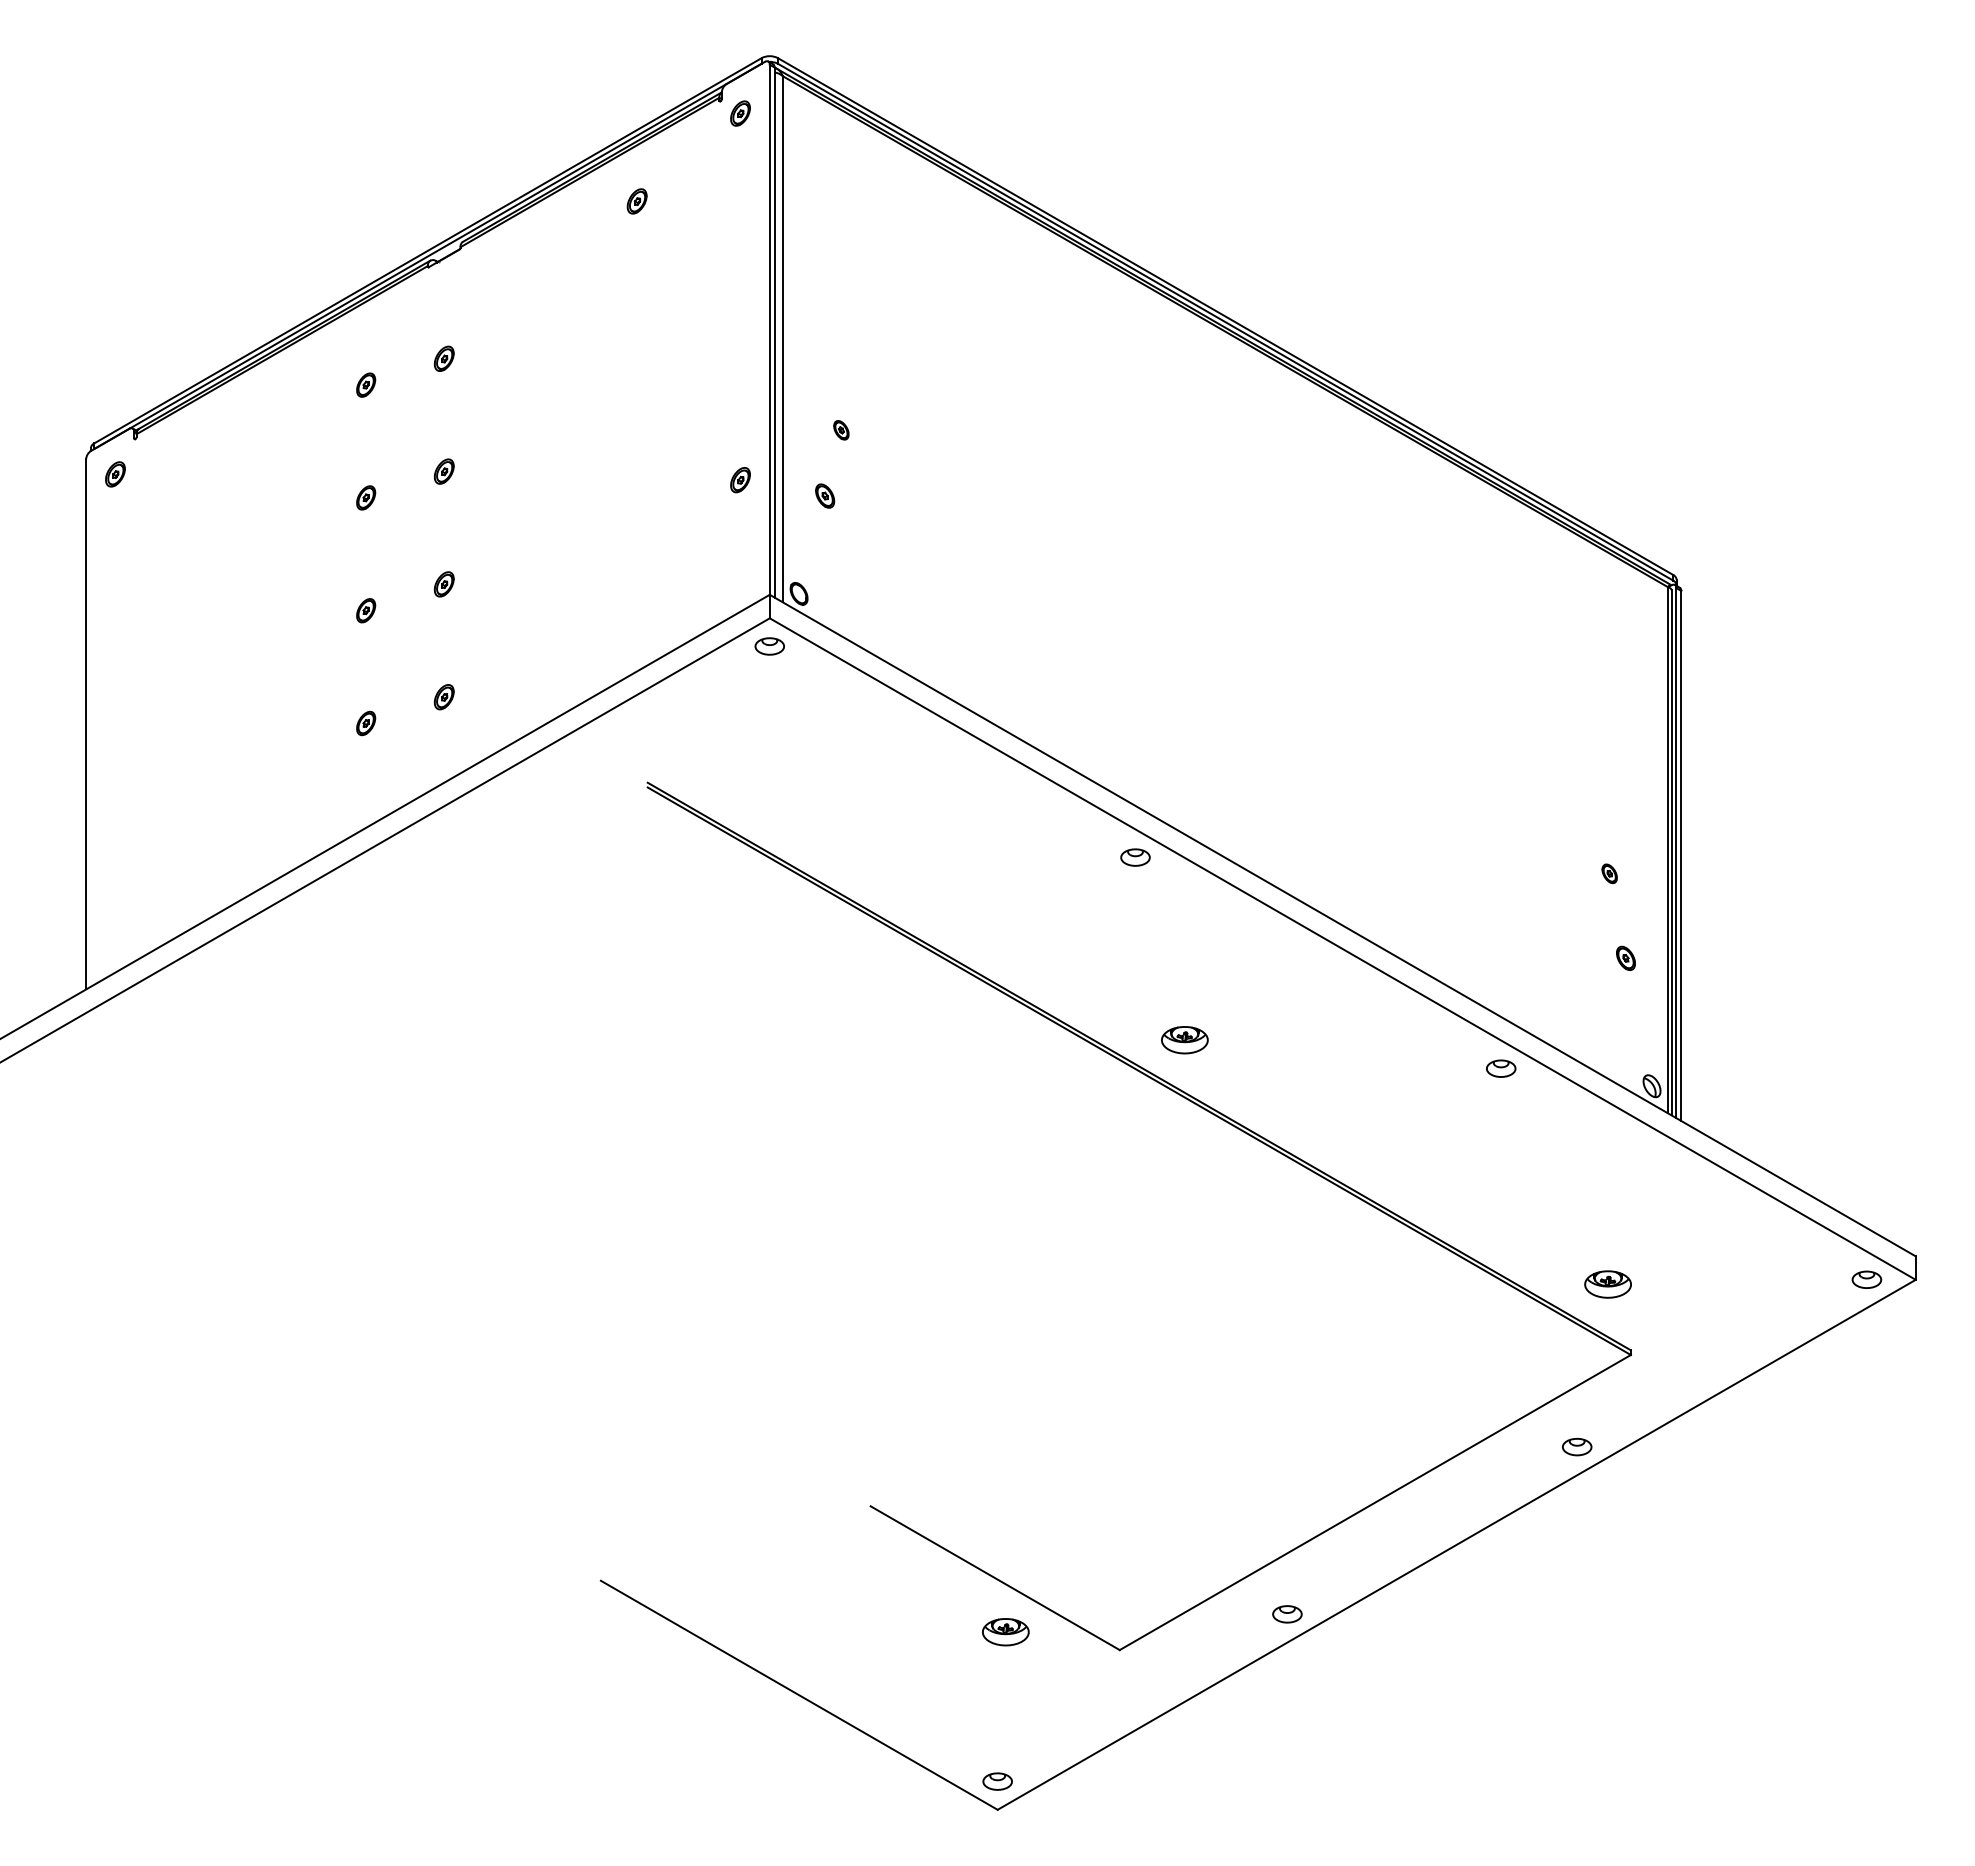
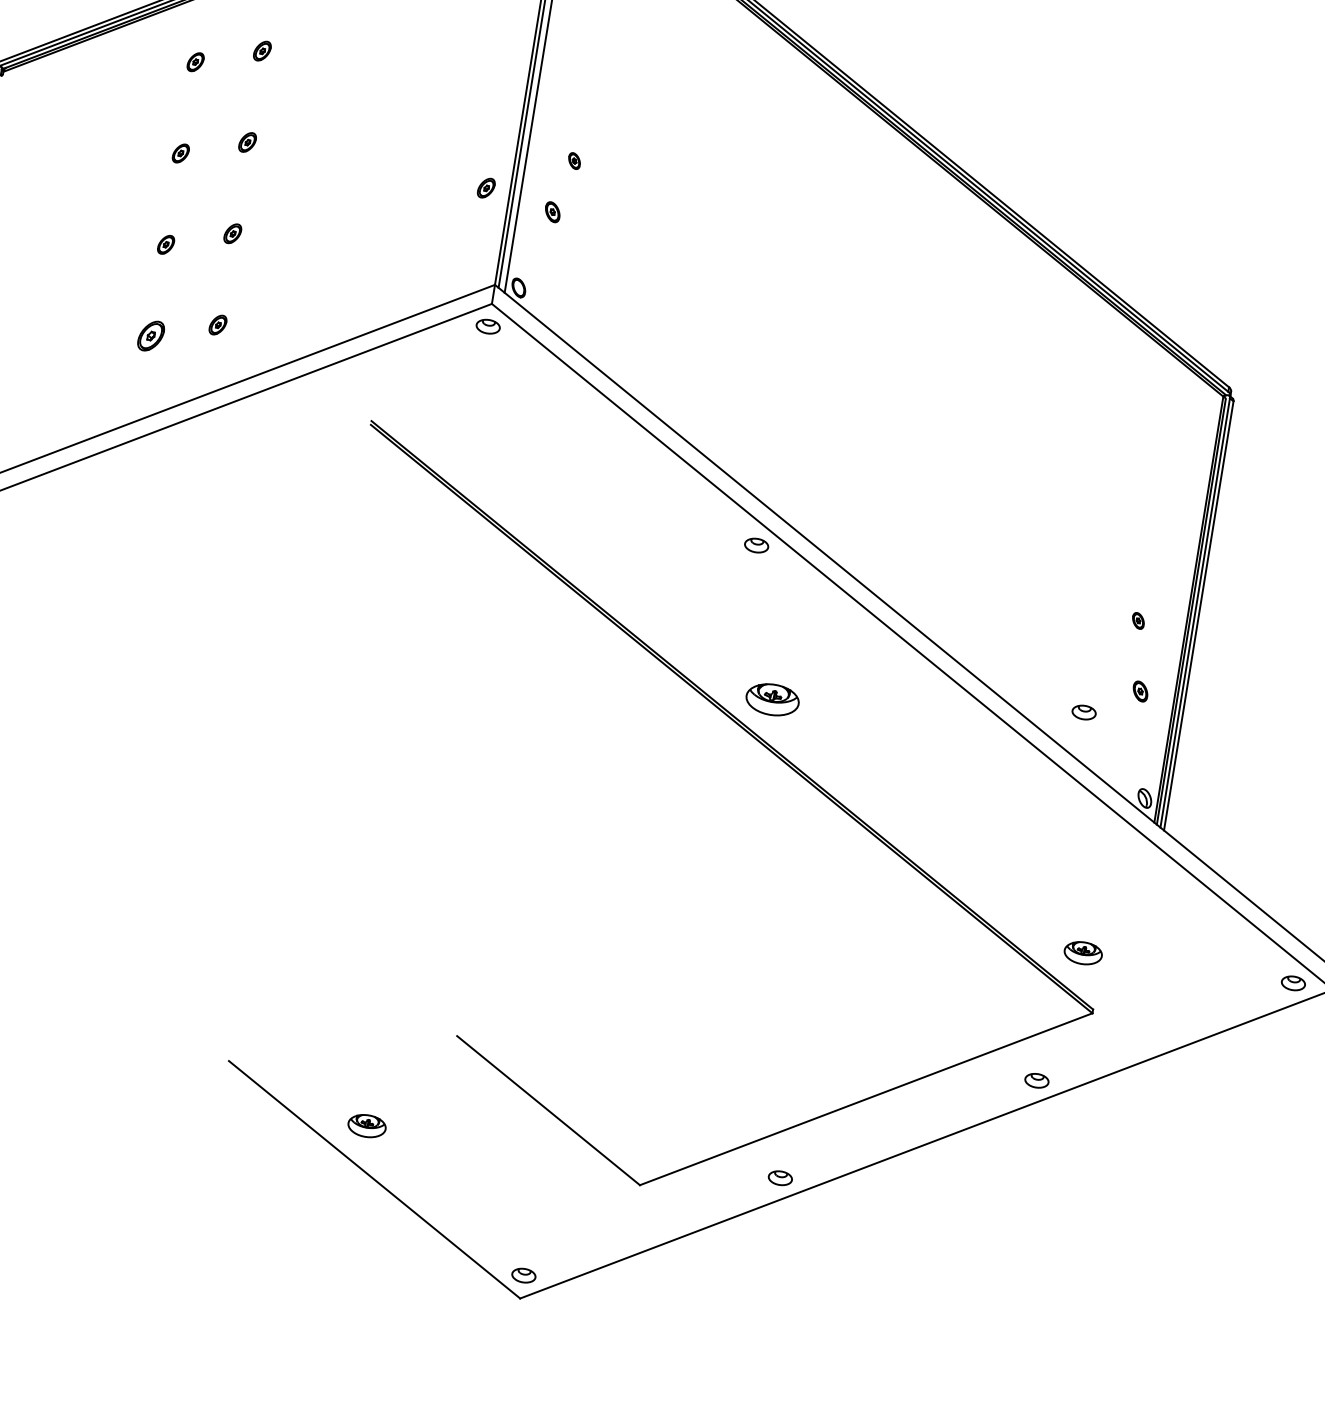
part: (366, 723) -> (151, 336), size x1.6
part: (1184, 1040) -> (772, 700), size x1.4
part: (1501, 1068) -> (1084, 712), moved
part: (1005, 1632) -> (366, 1126), moved

